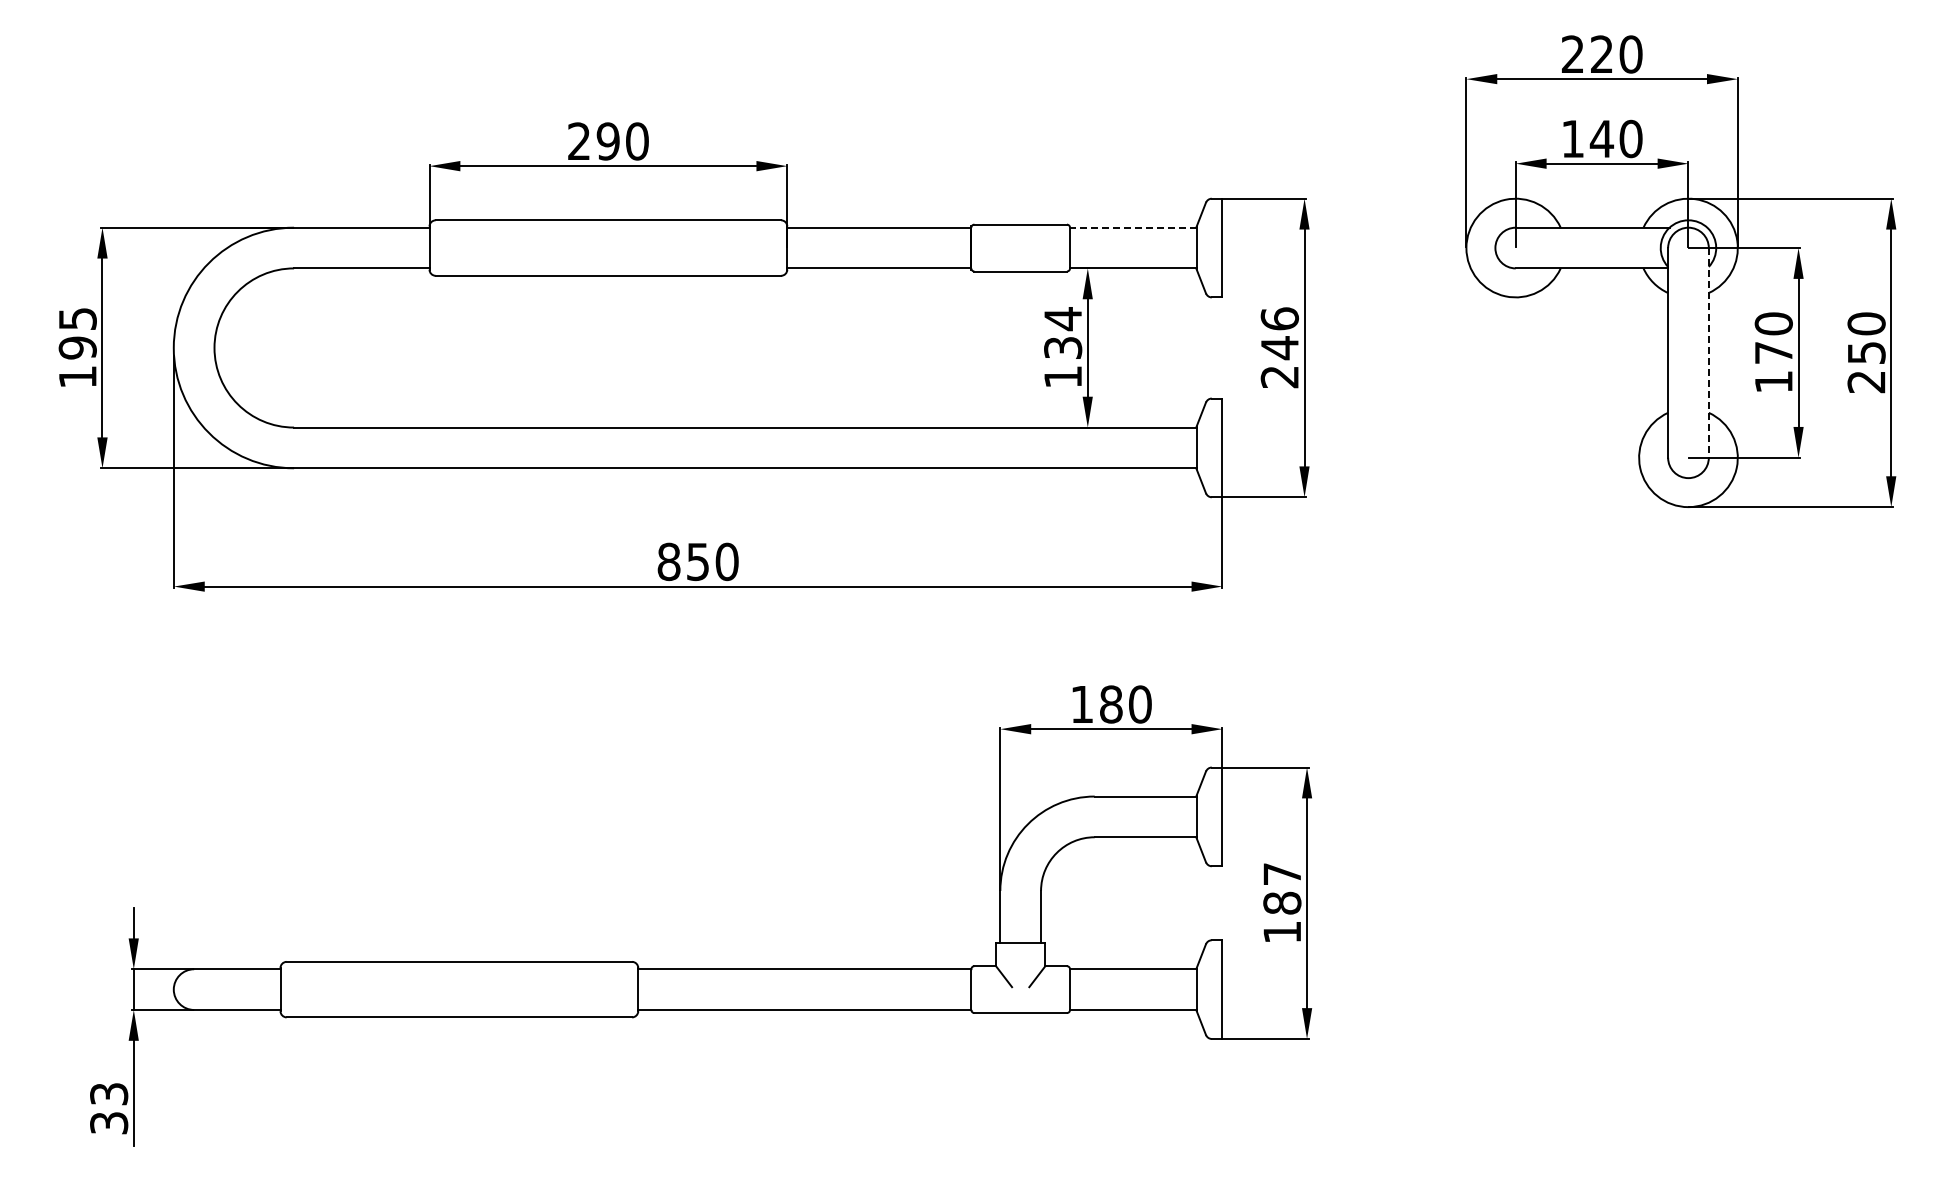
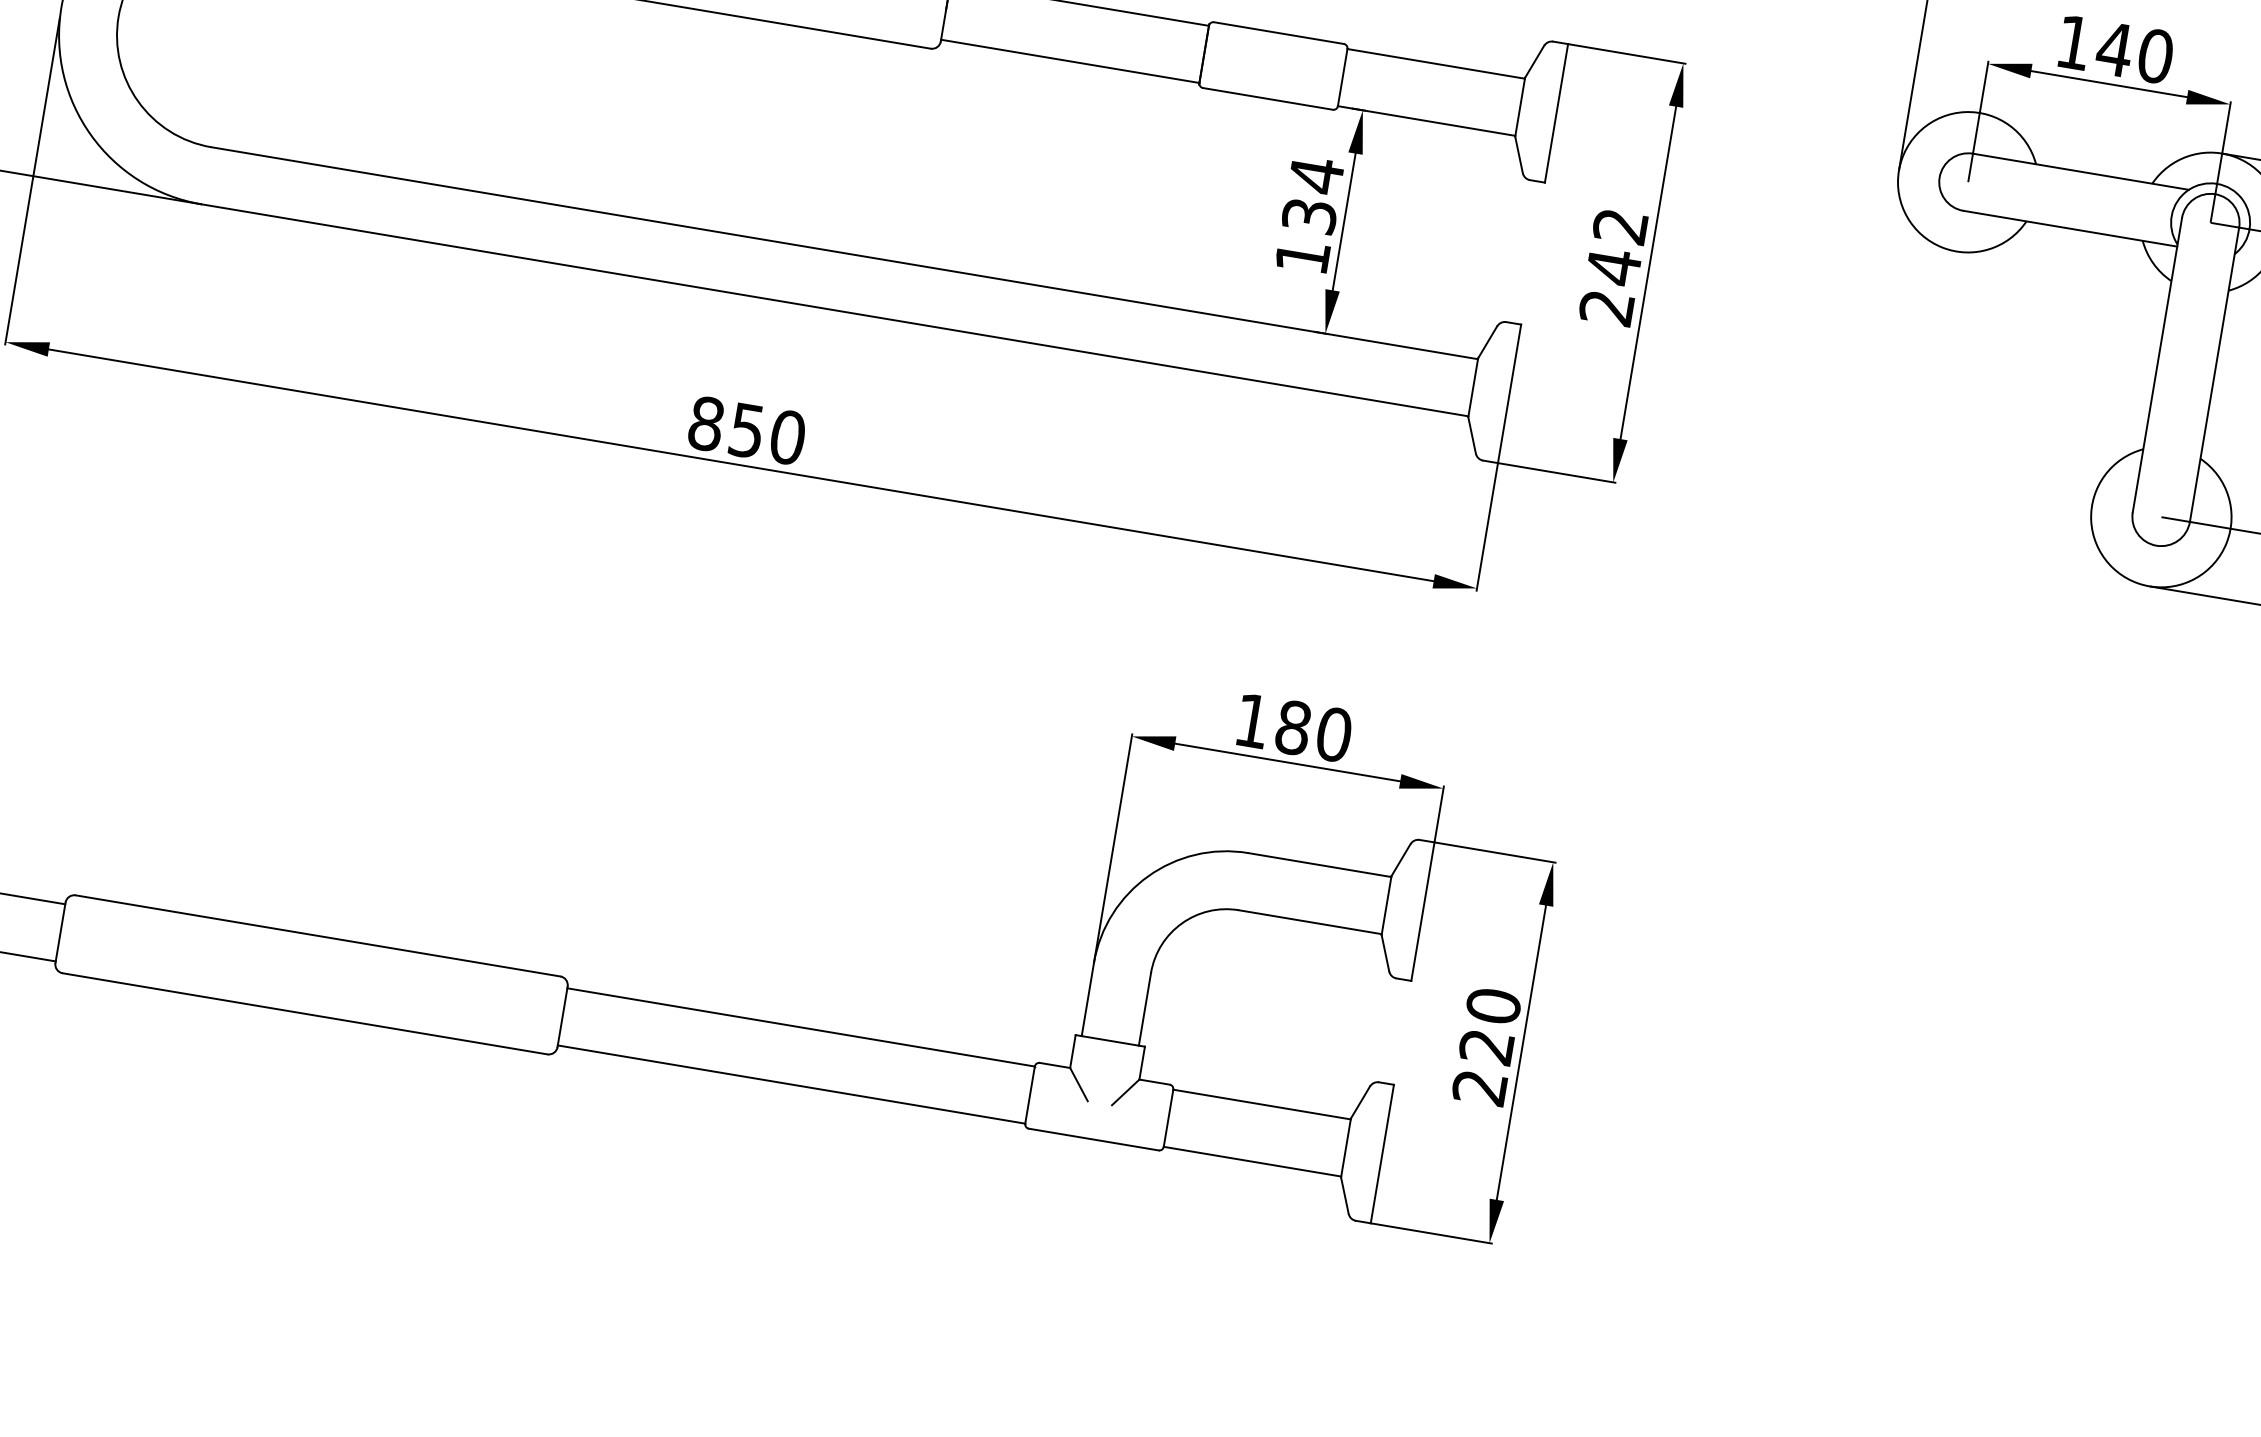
line: (1132, 227) -> (1435, 63), dashed -> solid
text: (1279, 318) -> (1620, 225), 246 -> 242
line: (1708, 352) -> (2214, 374), dashed -> solid
text: (1282, 902) -> (1487, 1045), 187 -> 220

